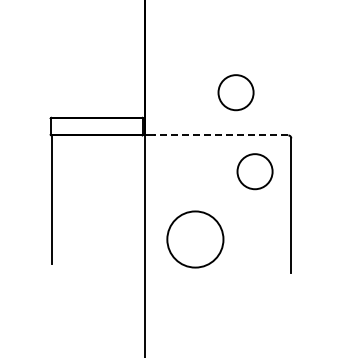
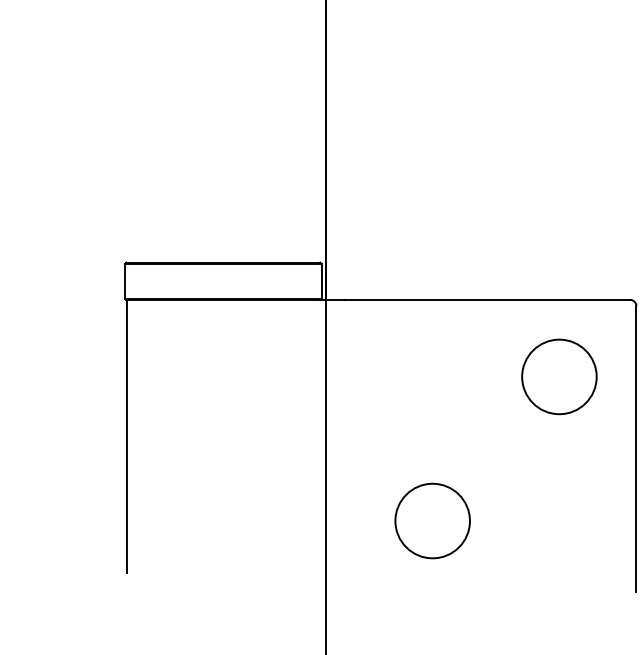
circle: (235, 92) -> (517, 208), removed
line: (220, 135) -> (485, 300), dashed -> solid
circle: (194, 239) -> (430, 520), size x0.62

